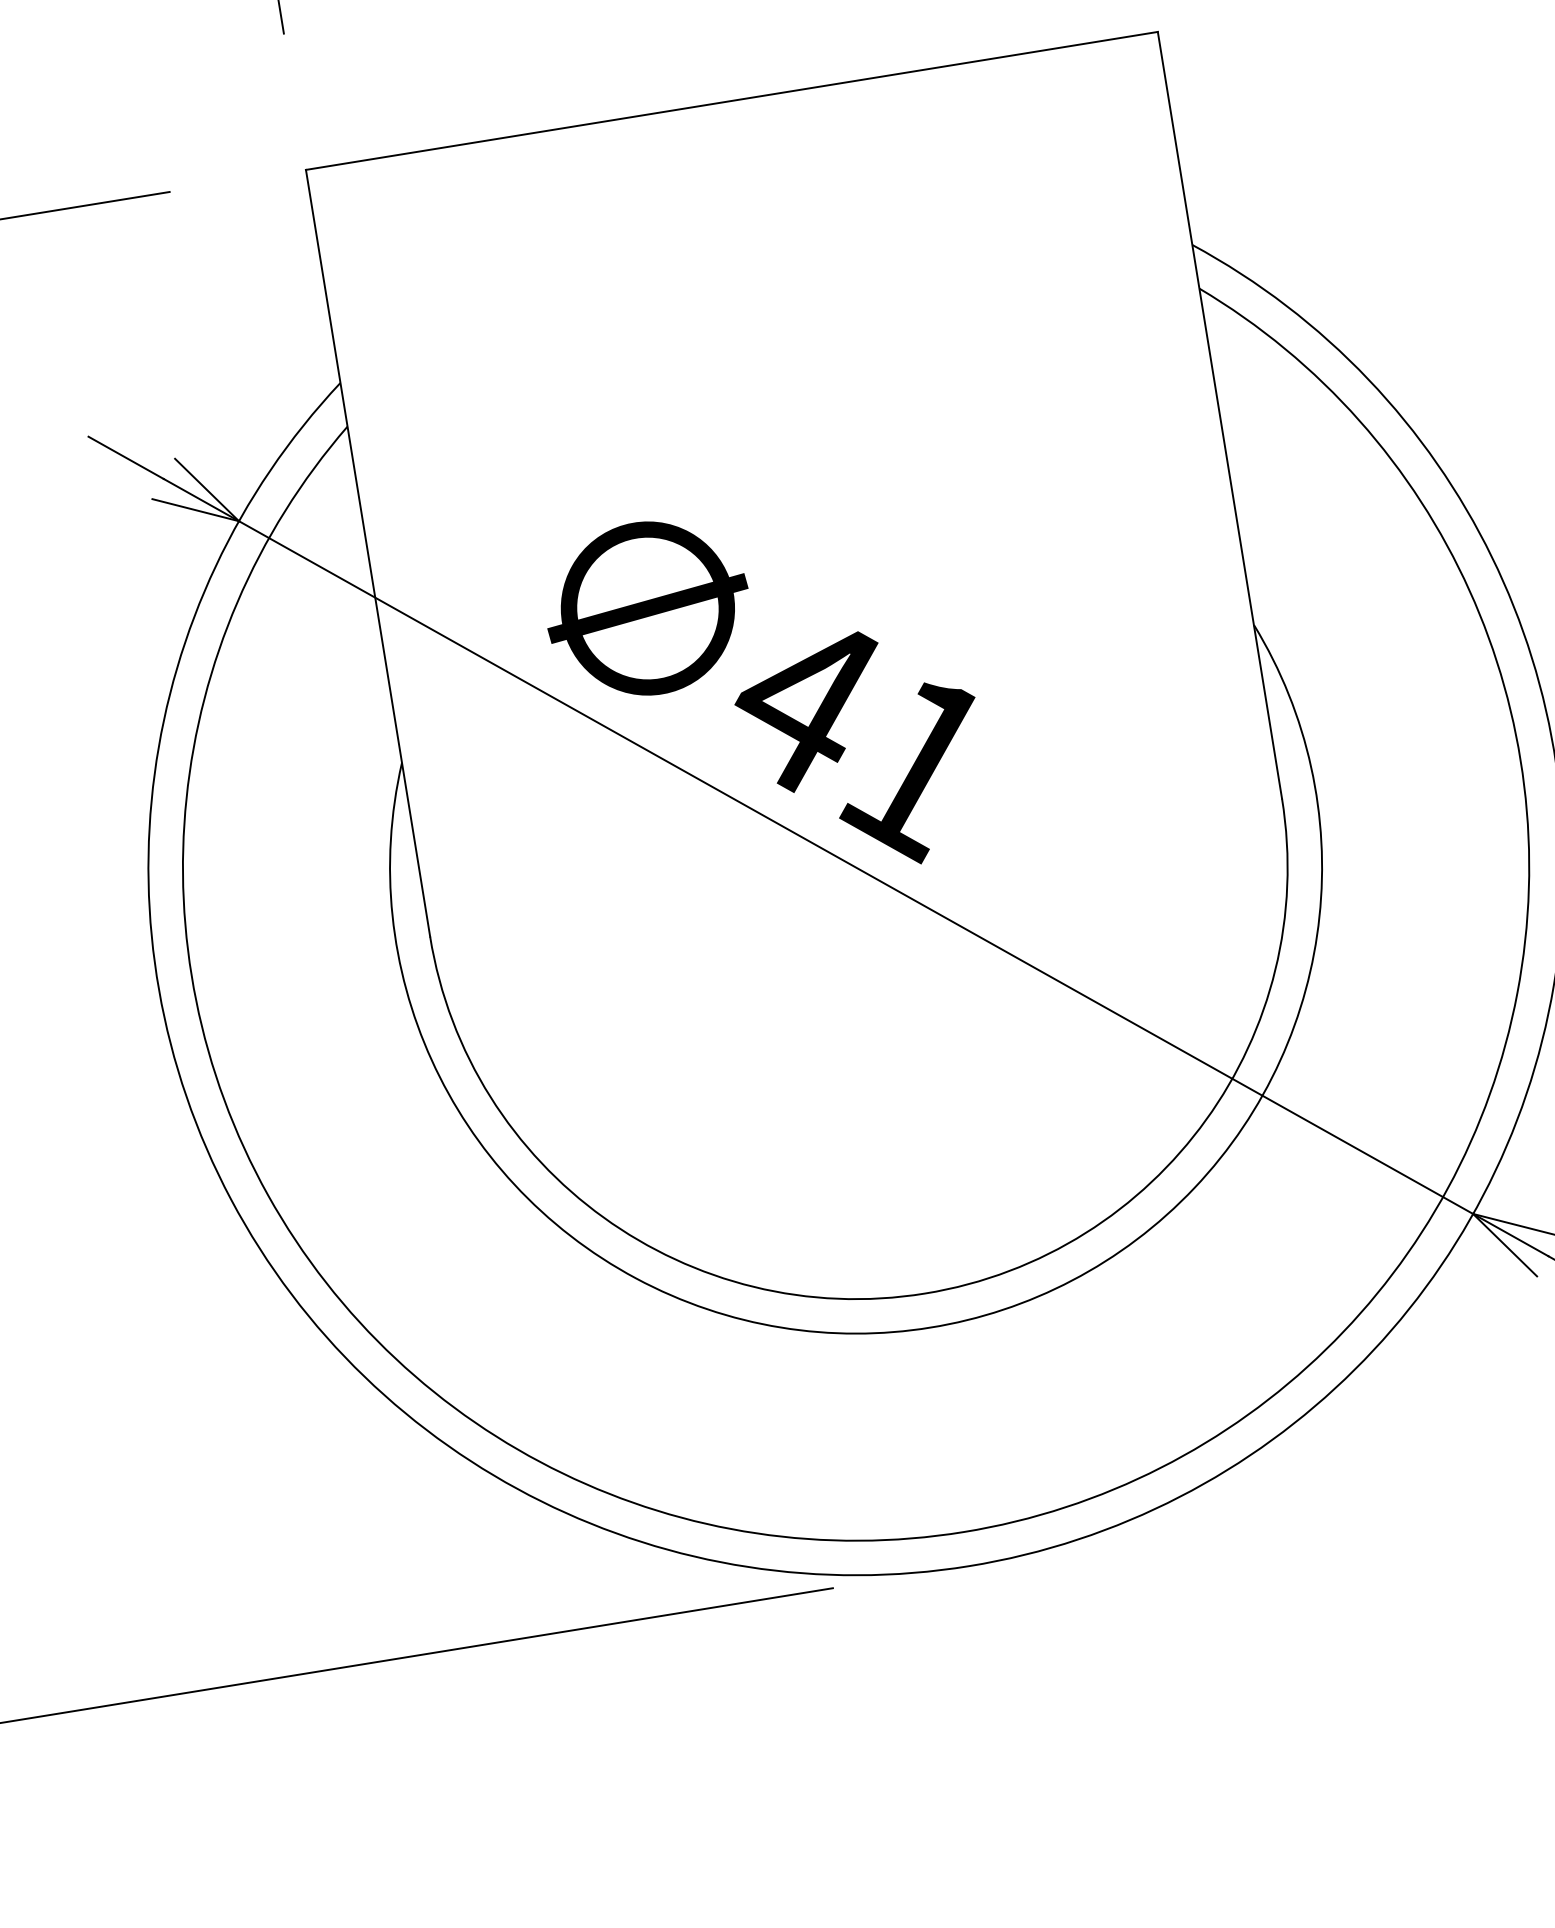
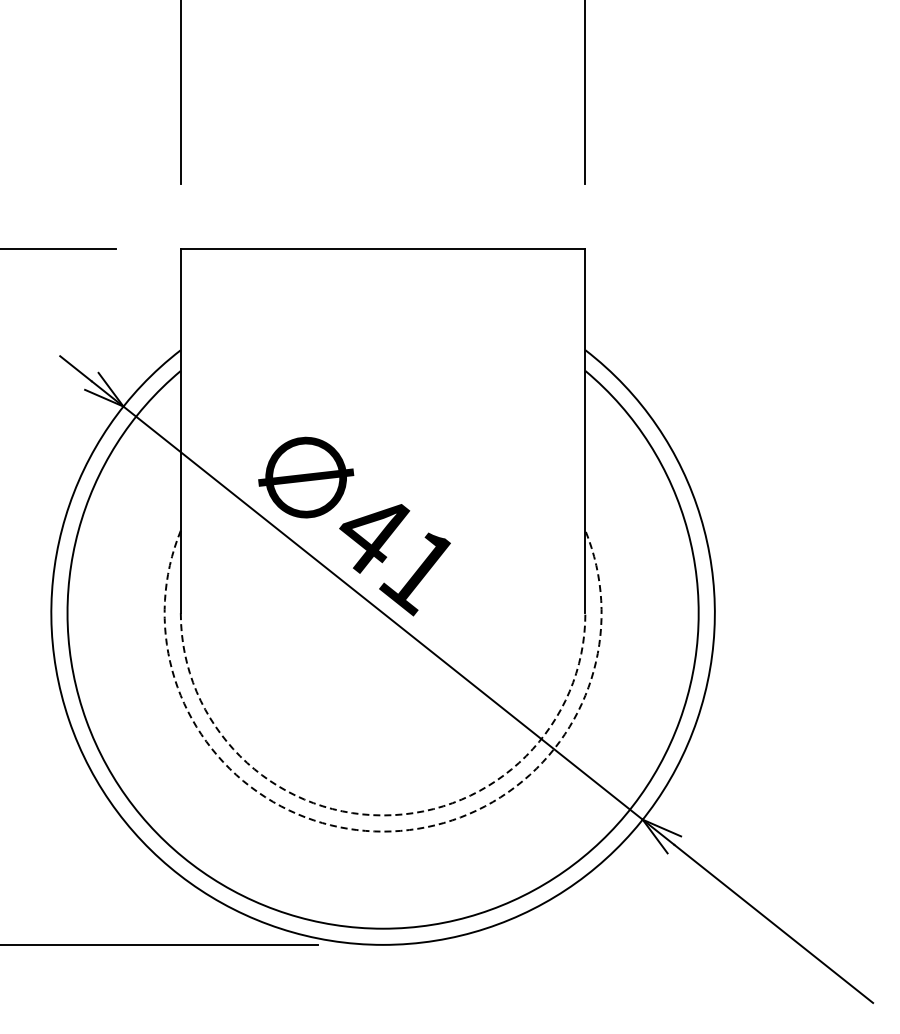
arc: (925, 1293) -> (383, 815), solid -> dashed
arc: (931, 1327) -> (383, 831), solid -> dashed

